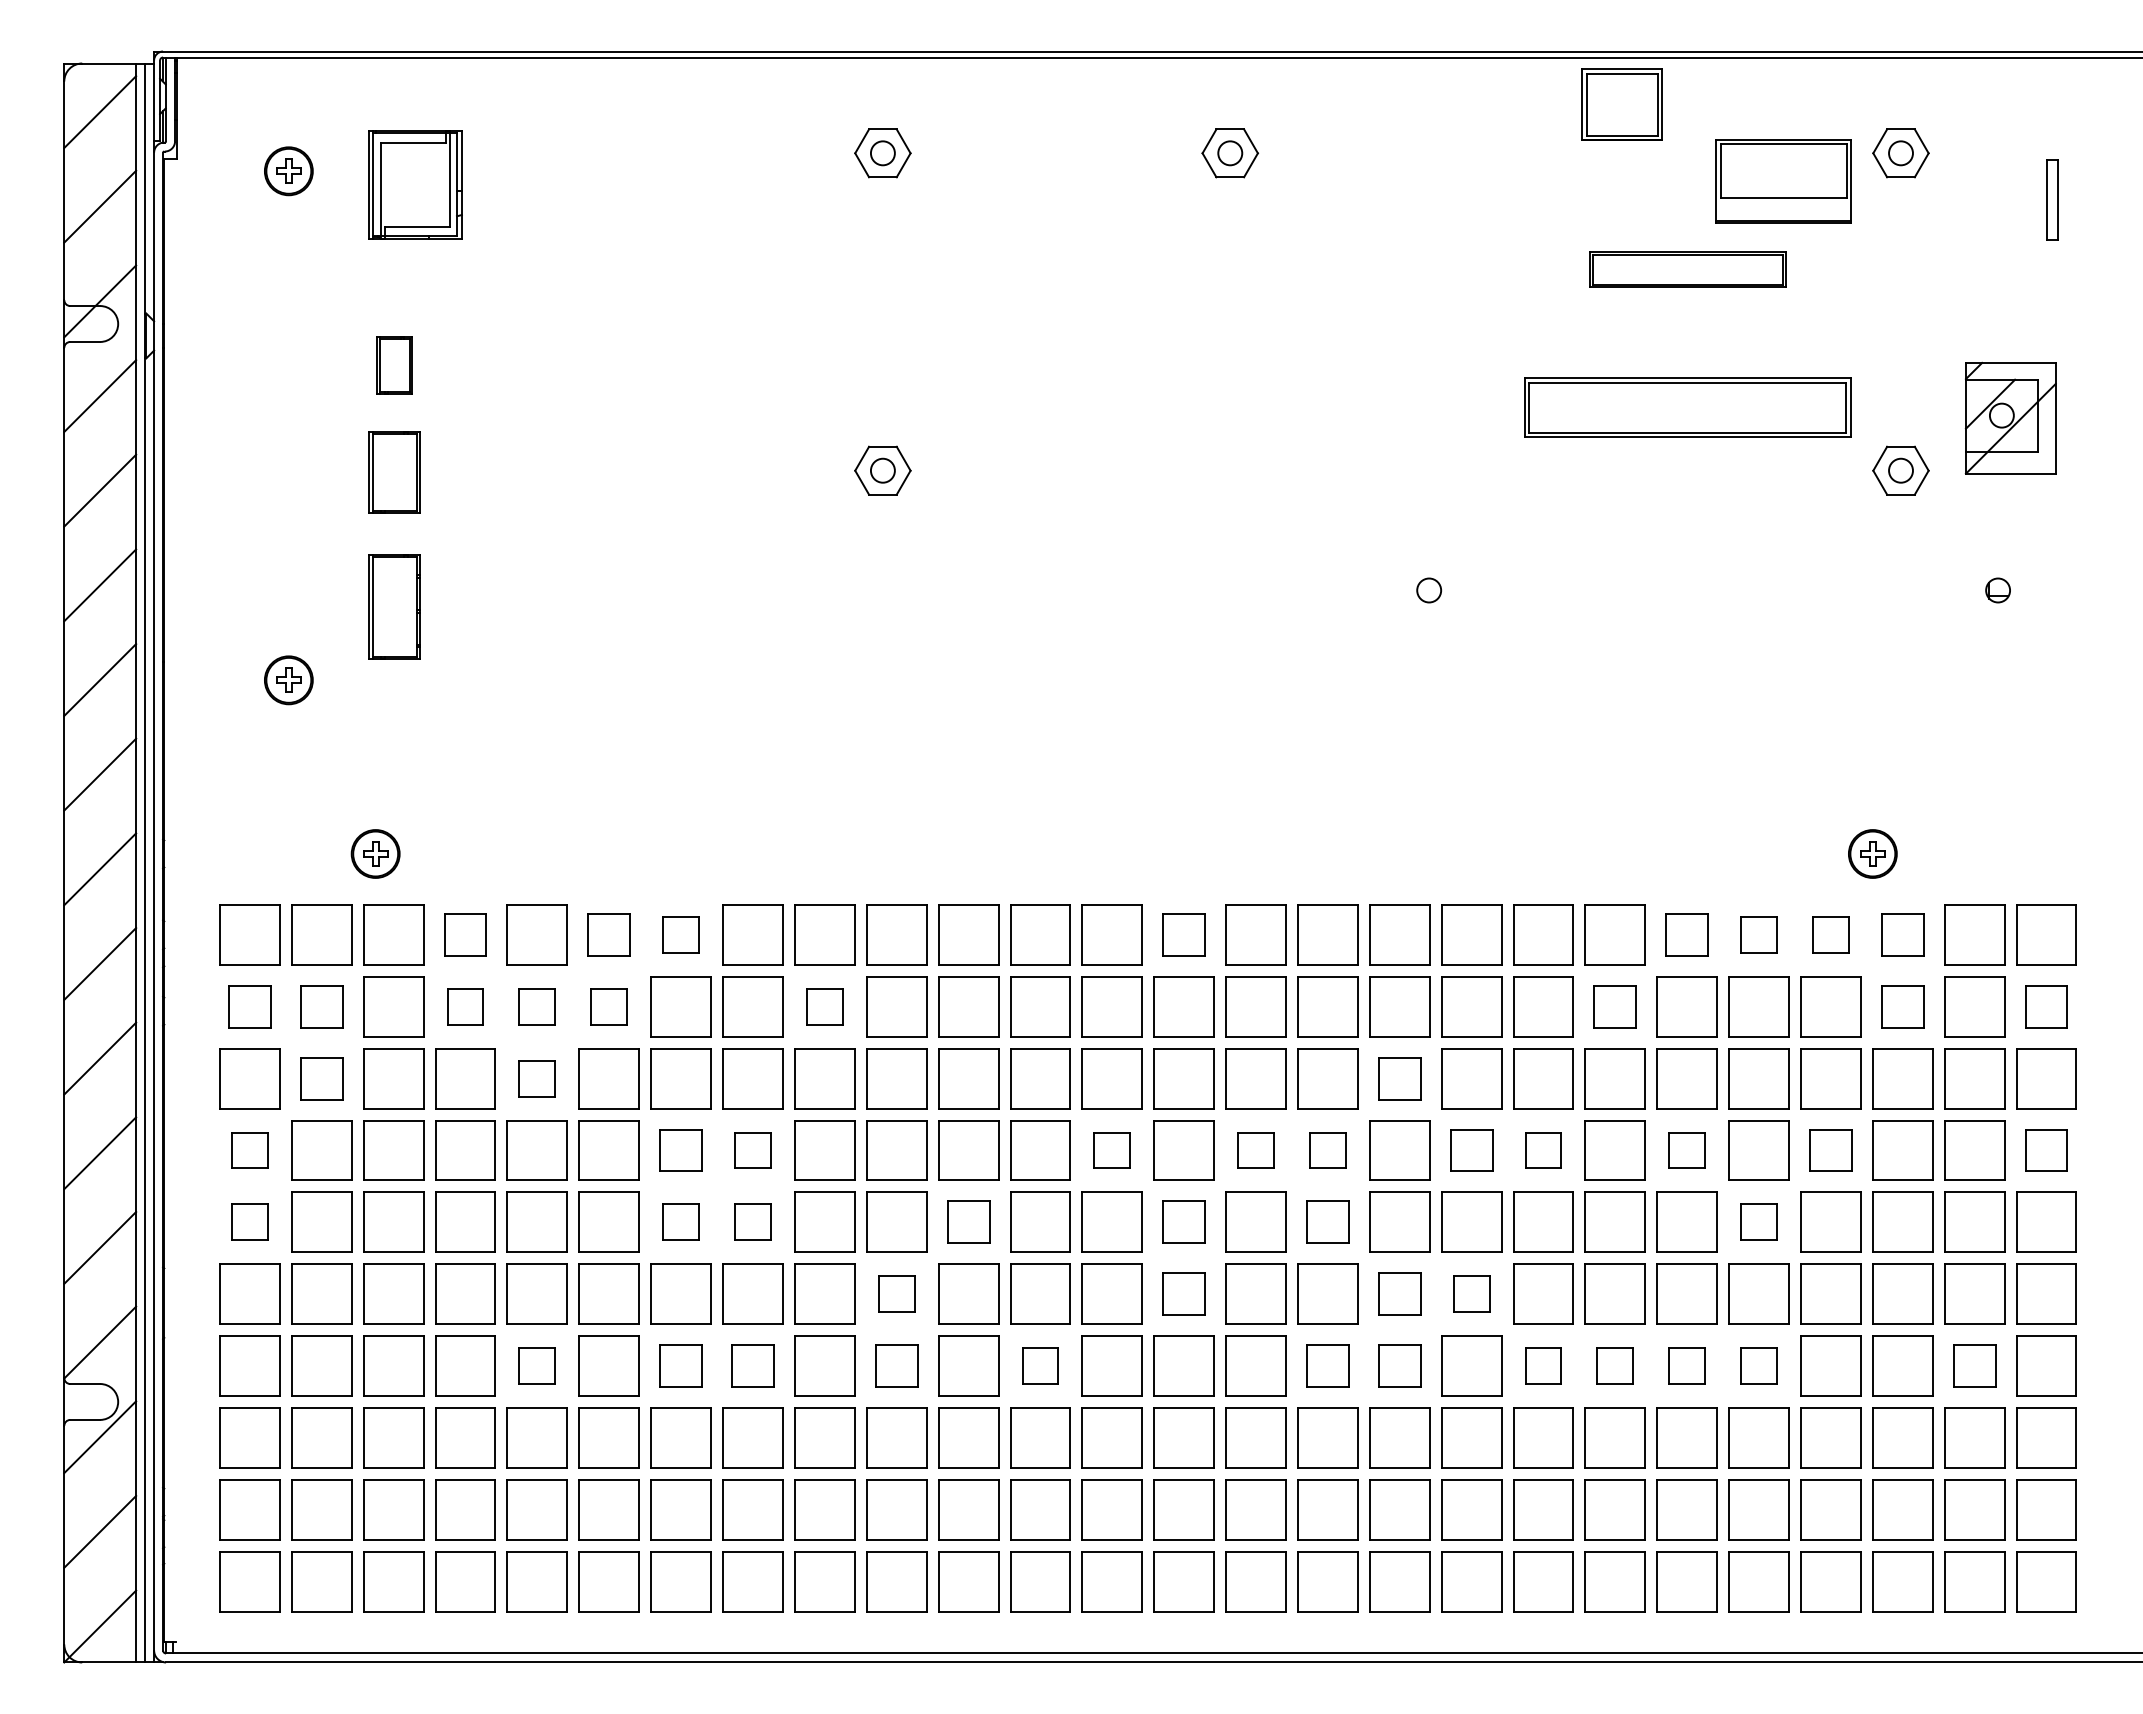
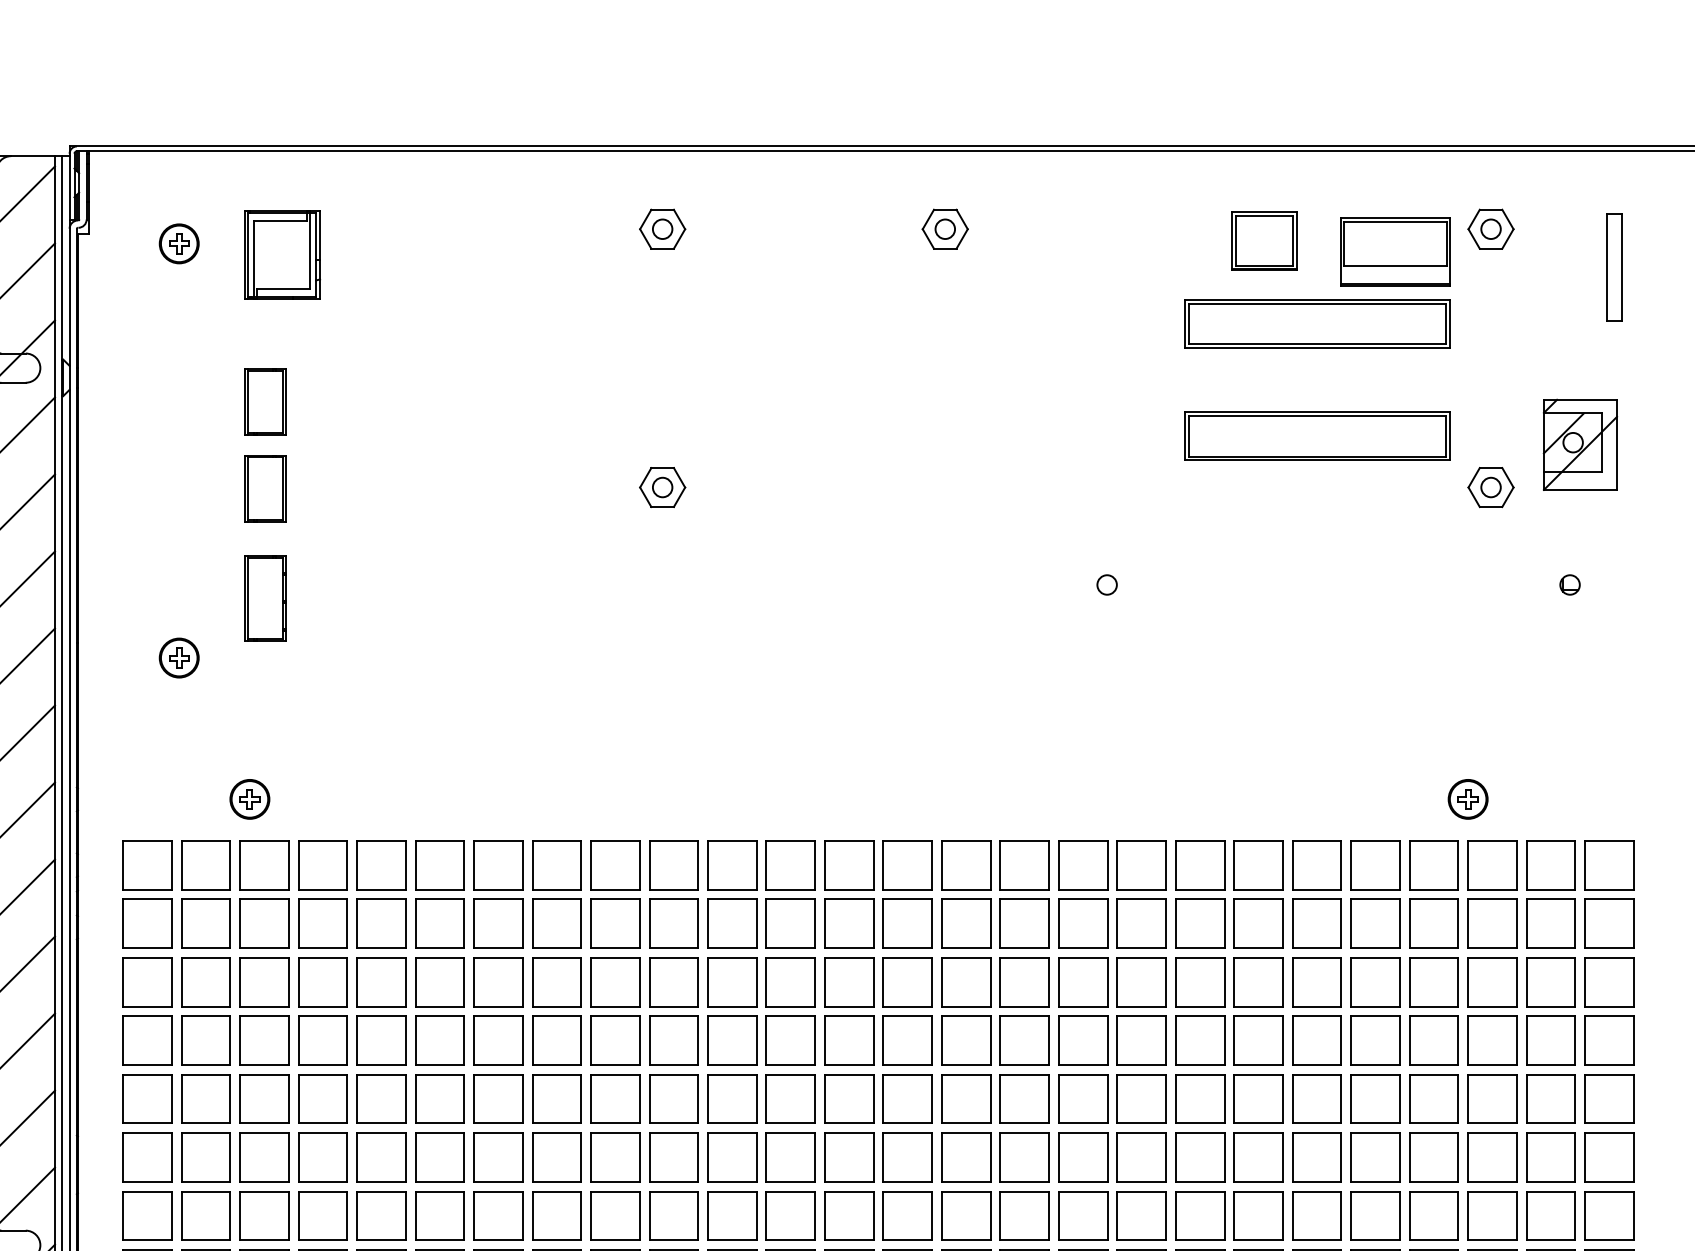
part: (1621, 104) -> (1263, 240), moved
part: (2052, 199) -> (1614, 266), size x1.67
part: (1687, 269) -> (1317, 323), size x1.67
part: (394, 365) -> (265, 401), size x1.43
part: (465, 934) -> (322, 864), size x1.43
part: (608, 934) -> (439, 864), size x1.43
part: (680, 934) -> (497, 864), size x1.67
part: (1183, 934) -> (907, 864), size x1.43
part: (1686, 934) -> (1316, 864), size x1.43
part: (1758, 934) -> (1375, 864), size x1.67
part: (1830, 934) -> (1433, 864), size x1.67
part: (1902, 934) -> (1492, 864), size x1.43
part: (249, 1006) -> (147, 923), size x1.43
part: (321, 1006) -> (205, 923), size x1.43
part: (465, 1006) -> (322, 923), size x1.67
part: (536, 1006) -> (380, 923), size x1.67
part: (608, 1006) -> (439, 923), size x1.67
part: (824, 1006) -> (615, 923), size x1.67
part: (1614, 1006) -> (1257, 923), size x1.43
part: (1902, 1006) -> (1492, 923), size x1.43
part: (2046, 1006) -> (1609, 923), size x1.43
part: (321, 1078) -> (205, 982), size x1.43
part: (536, 1078) -> (380, 982), size x1.67
part: (1399, 1078) -> (1082, 982), size x1.43
part: (249, 1150) -> (147, 1040), size x1.67
part: (680, 1150) -> (497, 1040), size x1.43
part: (752, 1150) -> (556, 1040), size x1.67
part: (1111, 1150) -> (848, 1040), size x1.67
part: (1255, 1150) -> (965, 1040), size x1.67
part: (1327, 1150) -> (1024, 1040), size x1.67
part: (1471, 1150) -> (1141, 1040), size x1.43
part: (1543, 1150) -> (1200, 1040), size x1.67
part: (1686, 1150) -> (1316, 1040), size x1.67
part: (1830, 1150) -> (1433, 1040), size x1.43
part: (2046, 1150) -> (1609, 1040), size x1.43
part: (249, 1221) -> (147, 1098), size x1.67
part: (680, 1221) -> (497, 1098), size x1.67
part: (752, 1221) -> (556, 1098), size x1.67
part: (968, 1221) -> (732, 1098), size x1.43
part: (1183, 1221) -> (907, 1098), size x1.43
part: (1327, 1221) -> (1024, 1098), size x1.43
part: (1758, 1221) -> (1375, 1098), size x1.67
part: (896, 1293) -> (673, 1157), size x1.67
part: (1183, 1293) -> (907, 1157), size x1.43
part: (1399, 1293) -> (1082, 1157), size x1.43
part: (1471, 1293) -> (1141, 1157), size x1.67
part: (536, 1365) -> (380, 1215), size x1.67
part: (680, 1365) -> (497, 1215), size x1.43
part: (752, 1365) -> (556, 1215), size x1.43
part: (896, 1365) -> (673, 1215), size x1.43
part: (1040, 1365) -> (790, 1215), size x1.67
part: (1327, 1365) -> (1024, 1215), size x1.43
part: (1399, 1365) -> (1082, 1215), size x1.43
part: (1543, 1365) -> (1200, 1215), size x1.67
part: (1614, 1365) -> (1257, 1215), size x1.67
part: (1686, 1365) -> (1316, 1215), size x1.67
part: (1758, 1365) -> (1375, 1215), size x1.67
part: (1974, 1365) -> (1550, 1215), size x1.43

